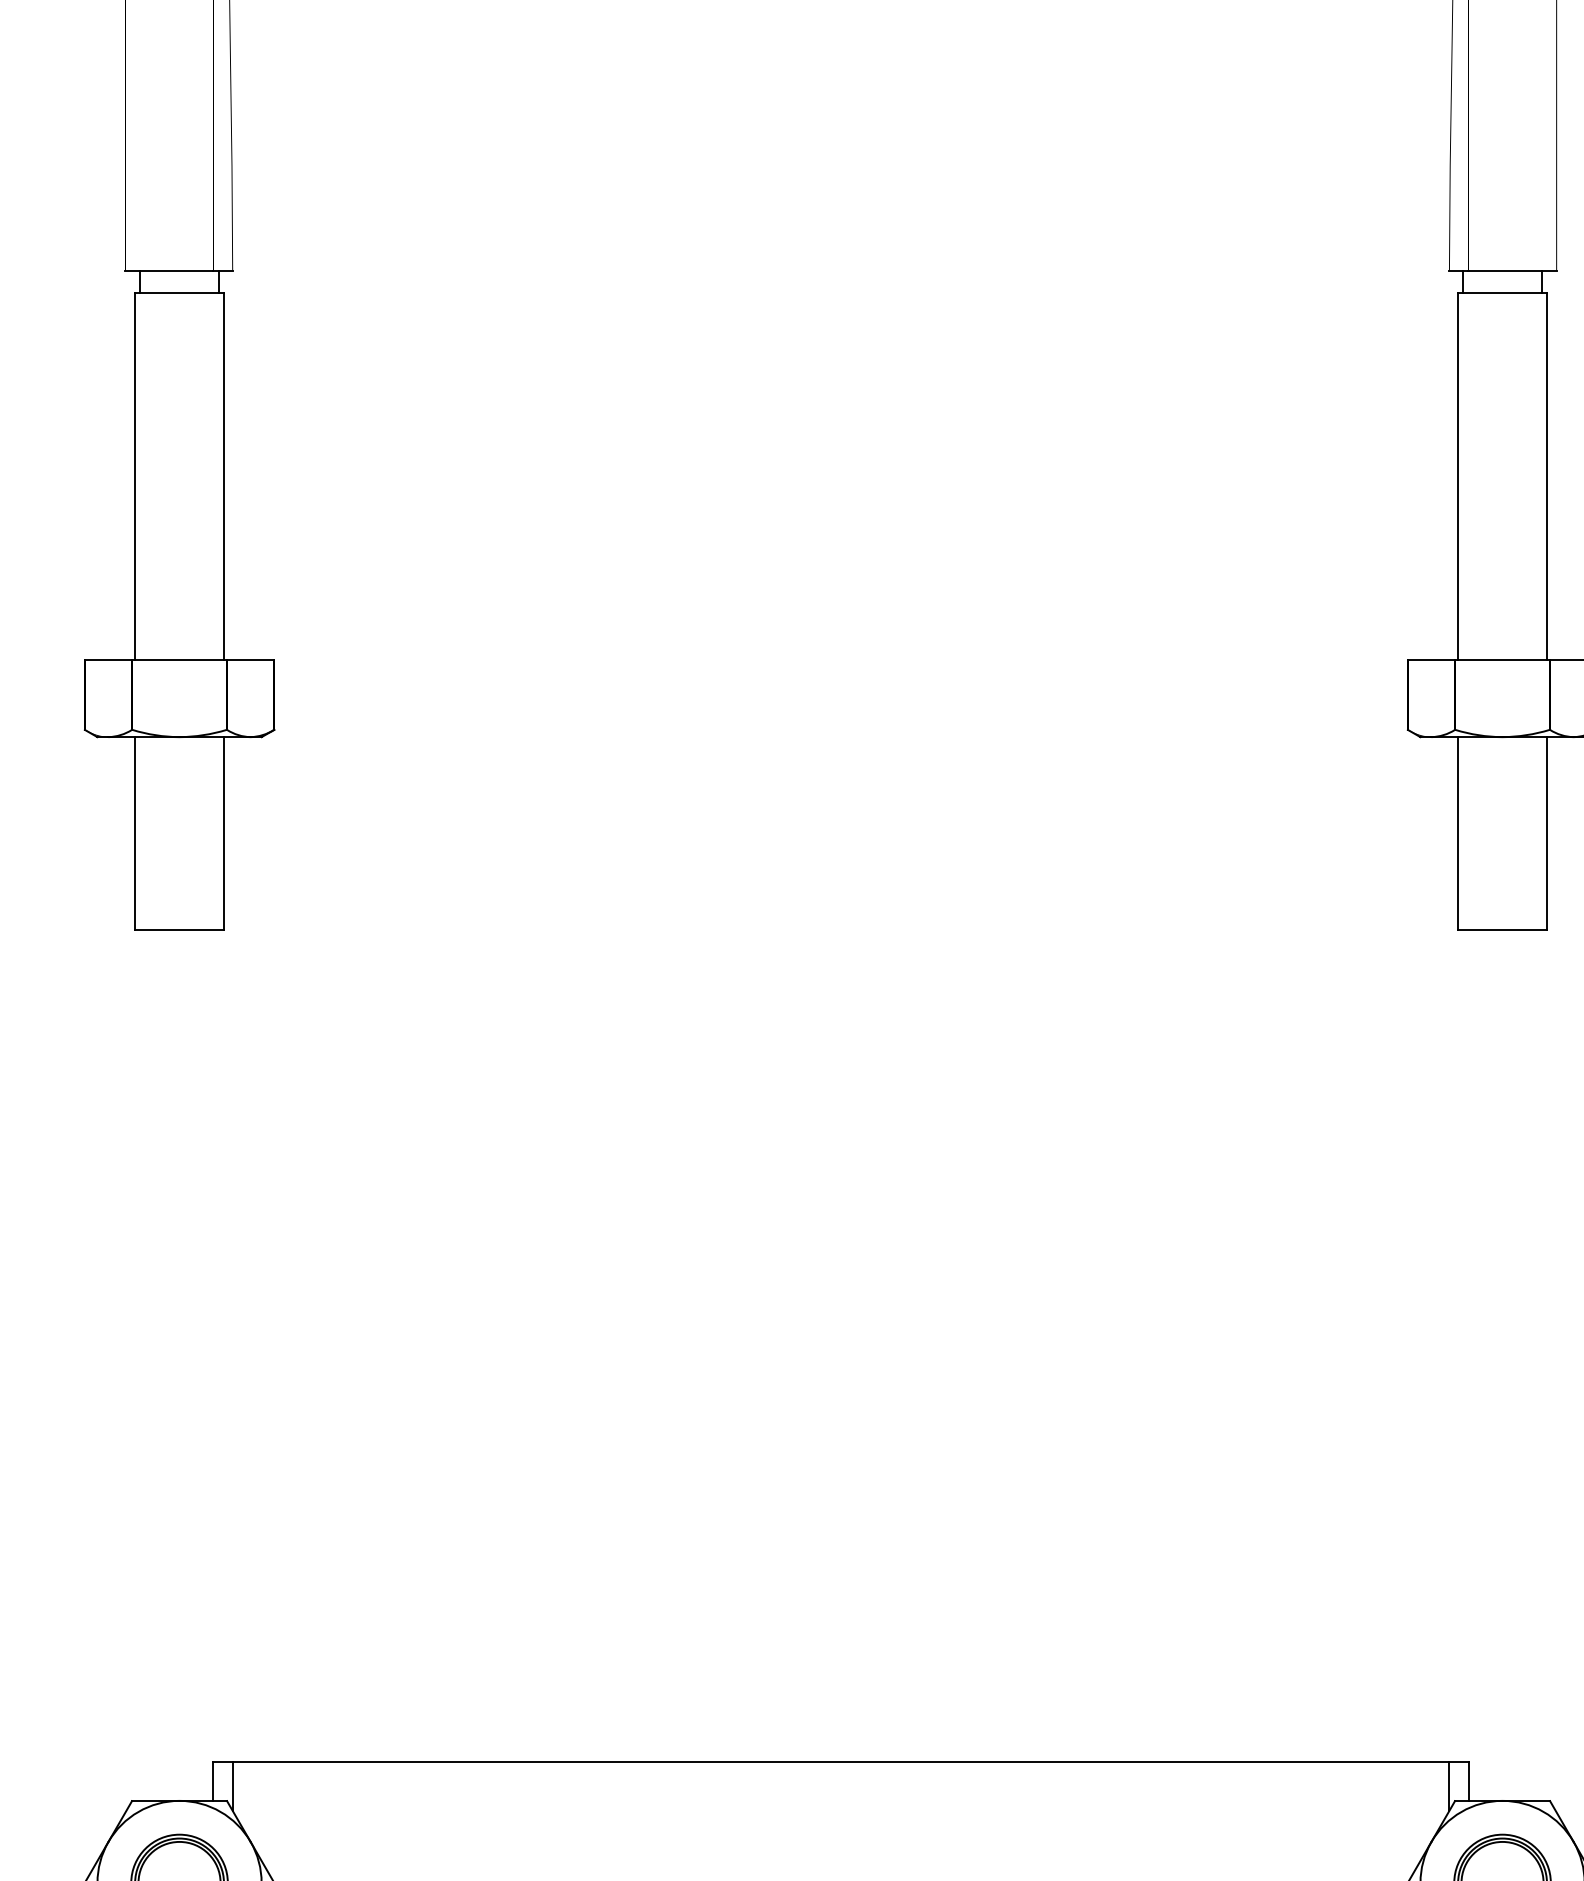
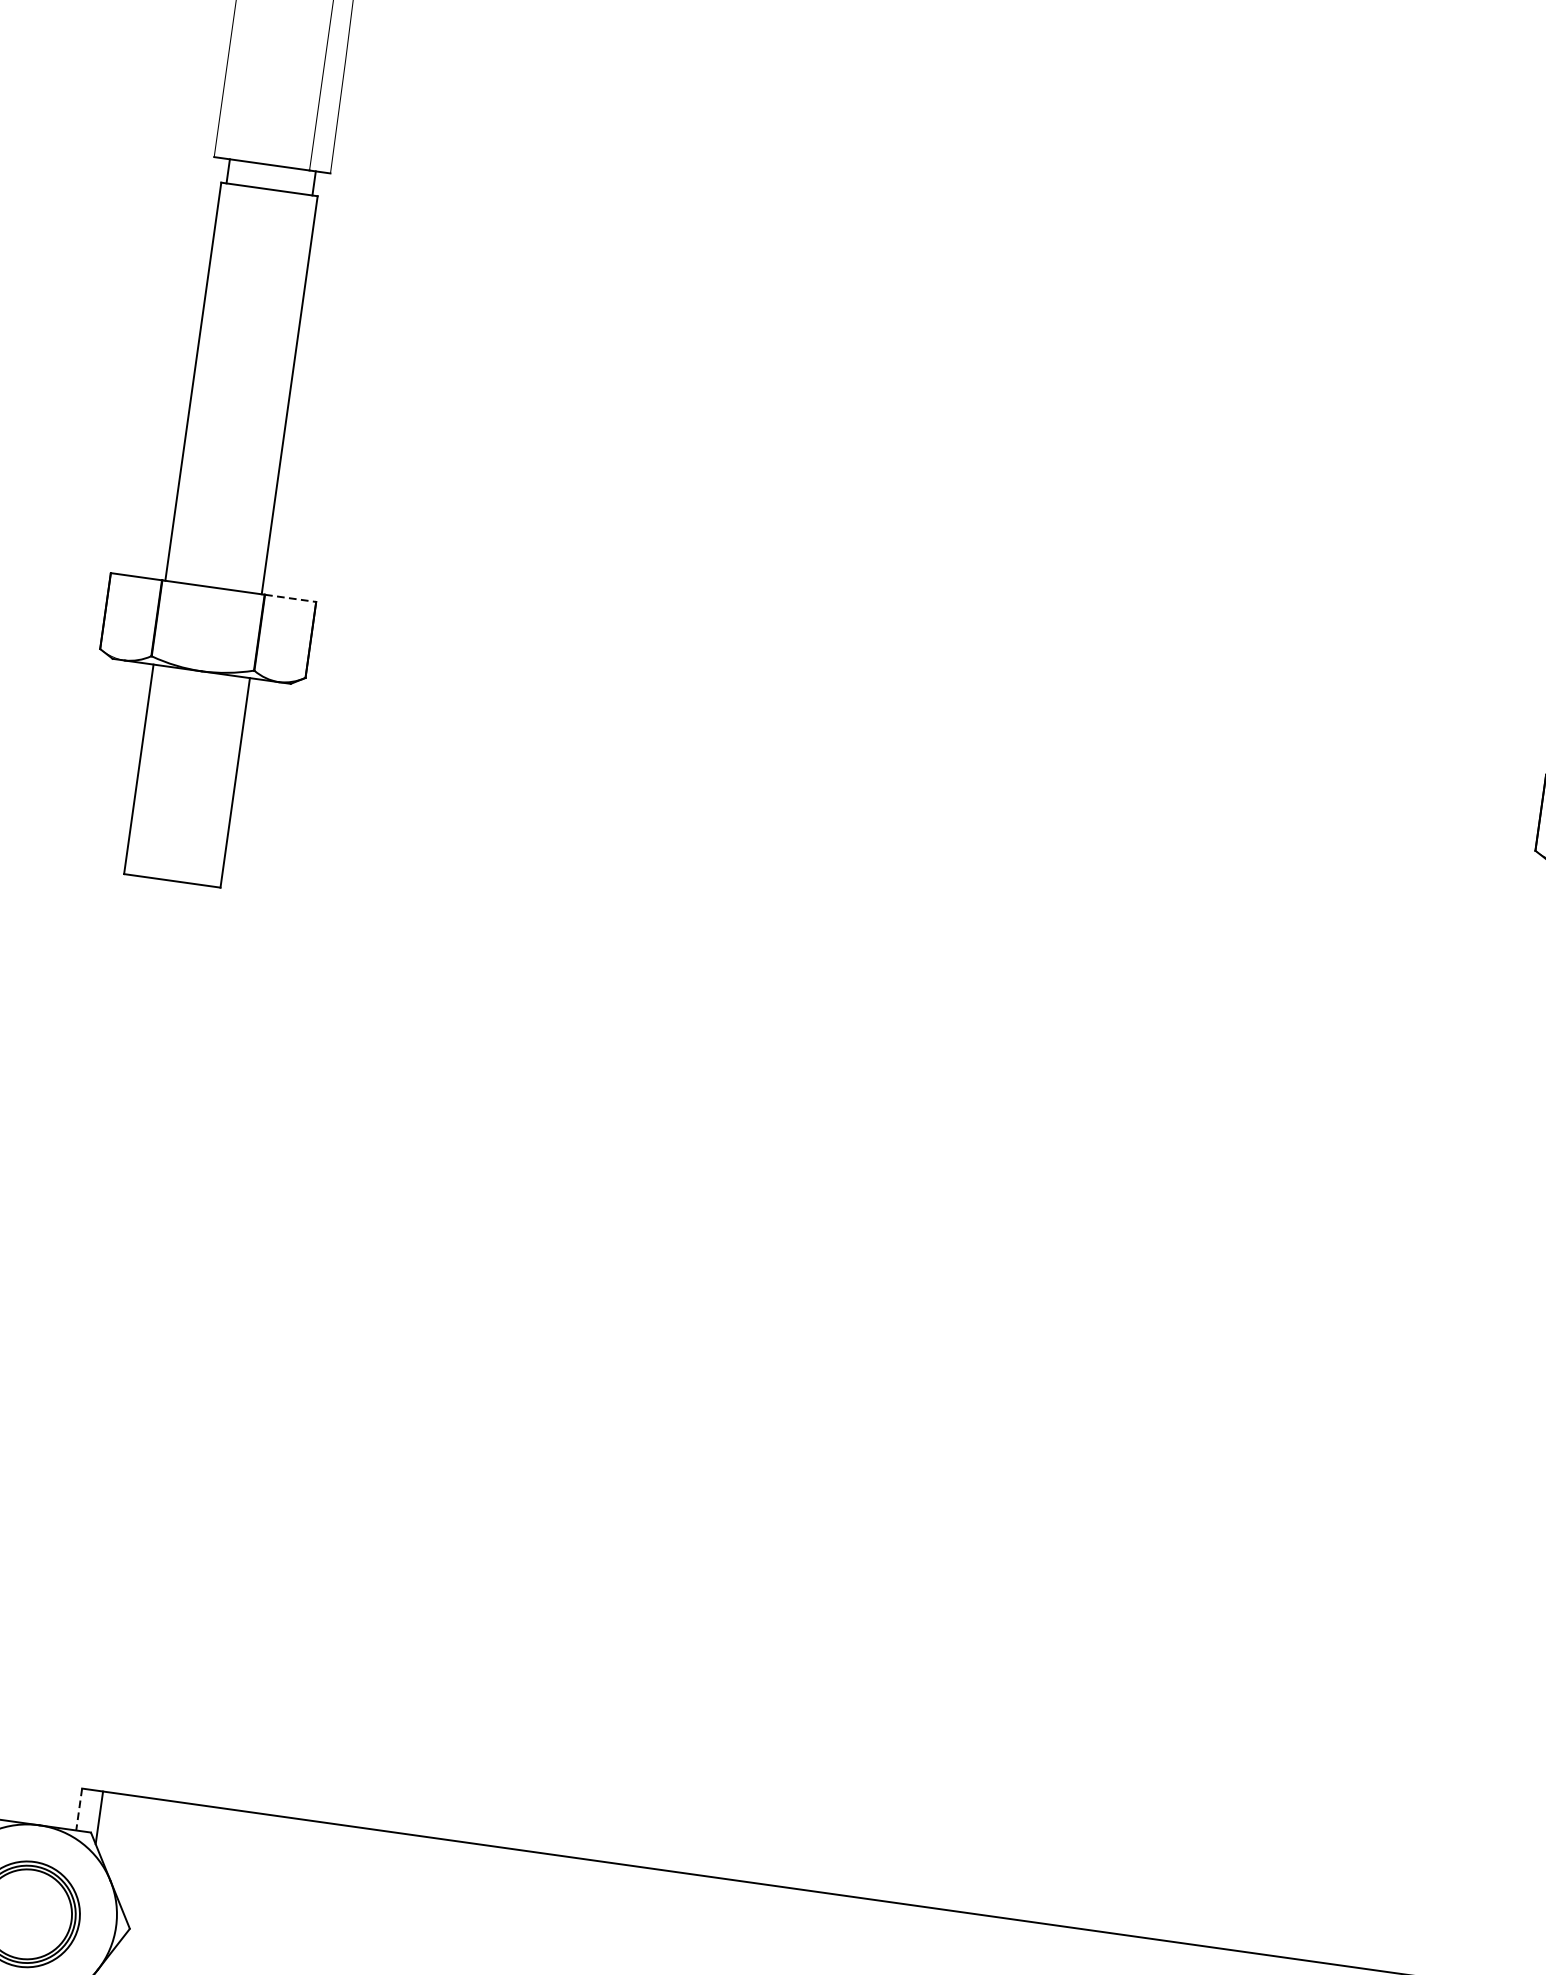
line: (250, 659) -> (290, 597), solid -> dashed
line: (213, 1782) -> (79, 1810), solid -> dashed

